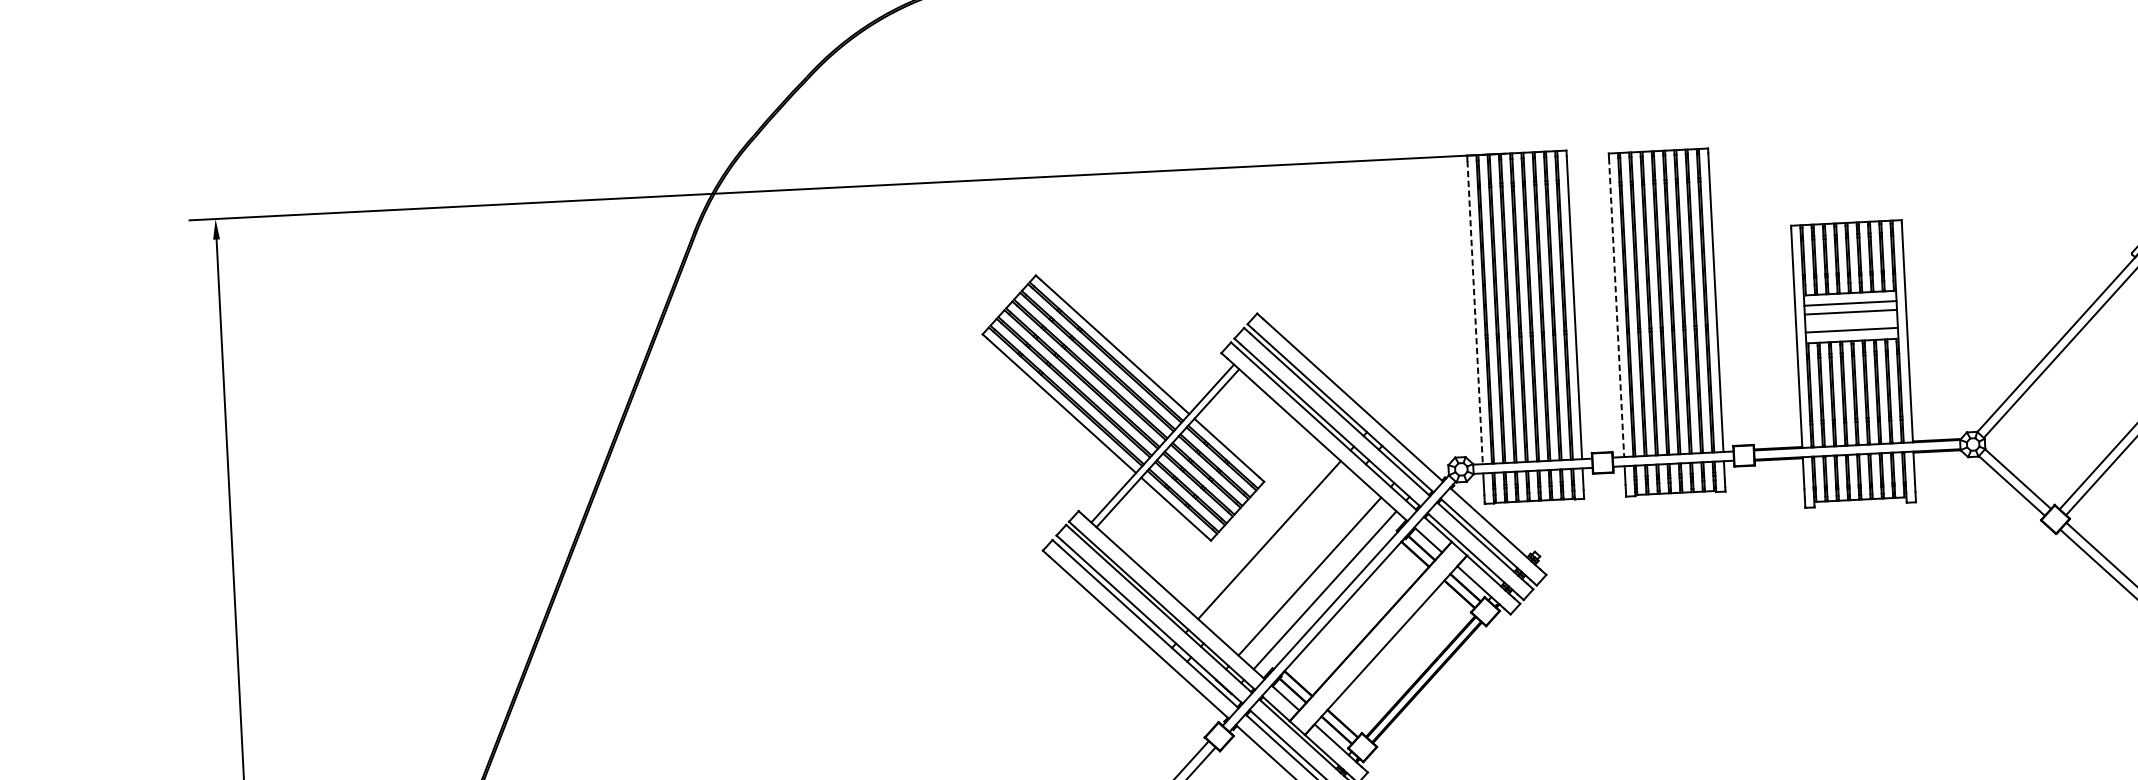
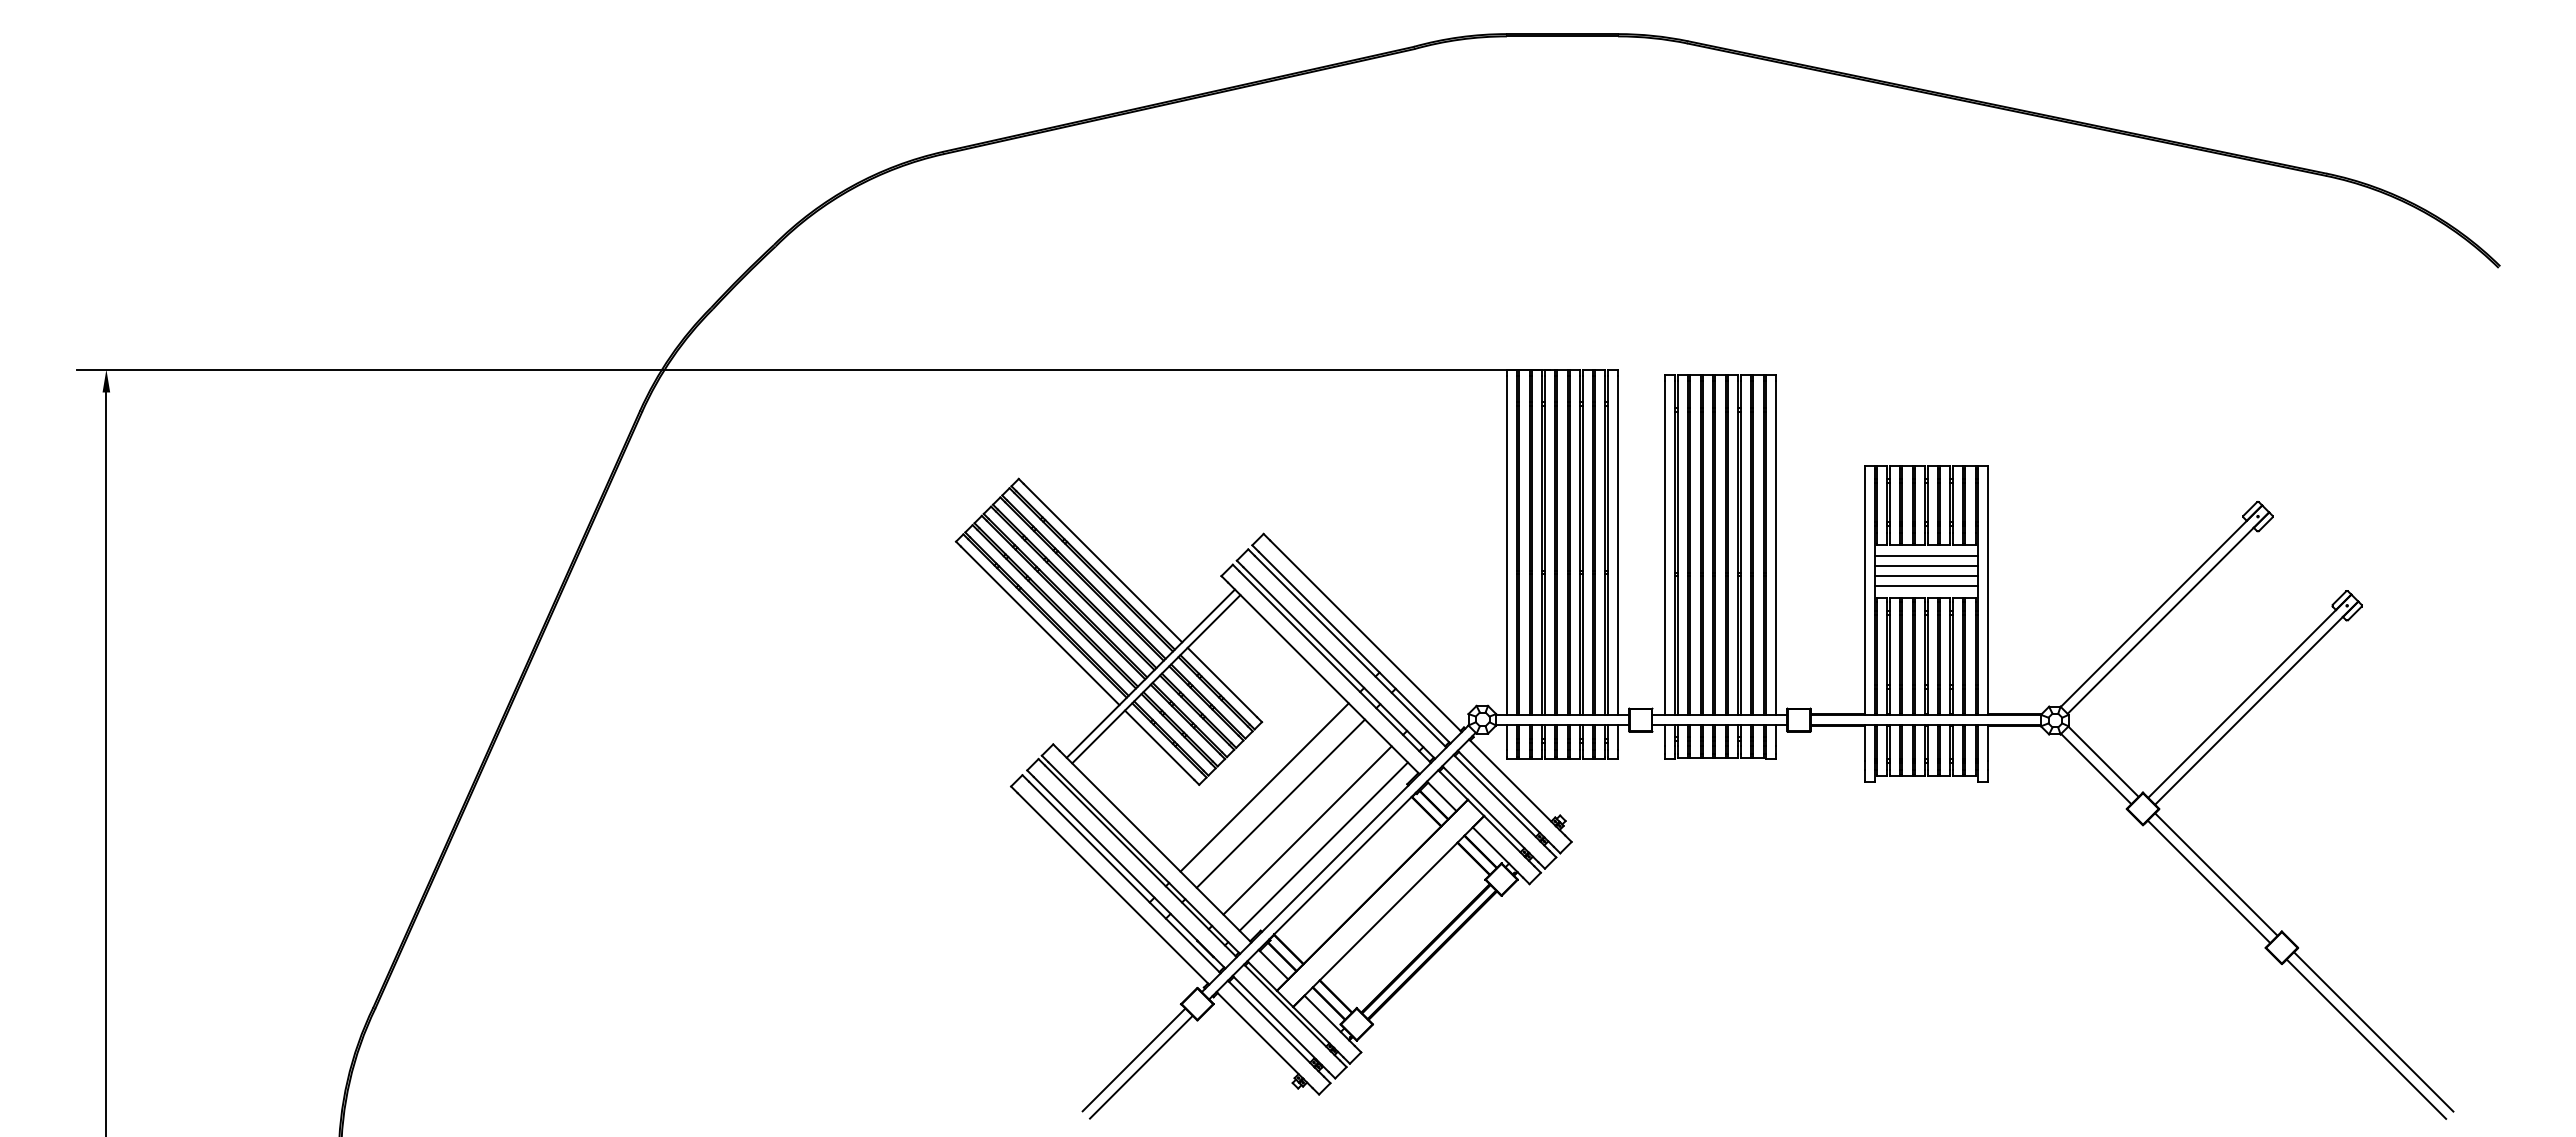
line: (1616, 308) -> (1665, 548), dashed -> solid
line: (1474, 312) -> (1506, 545), dashed -> solid
line: (1850, 321) -> (1925, 576), added
line: (1284, 553) -> (1280, 803), added

